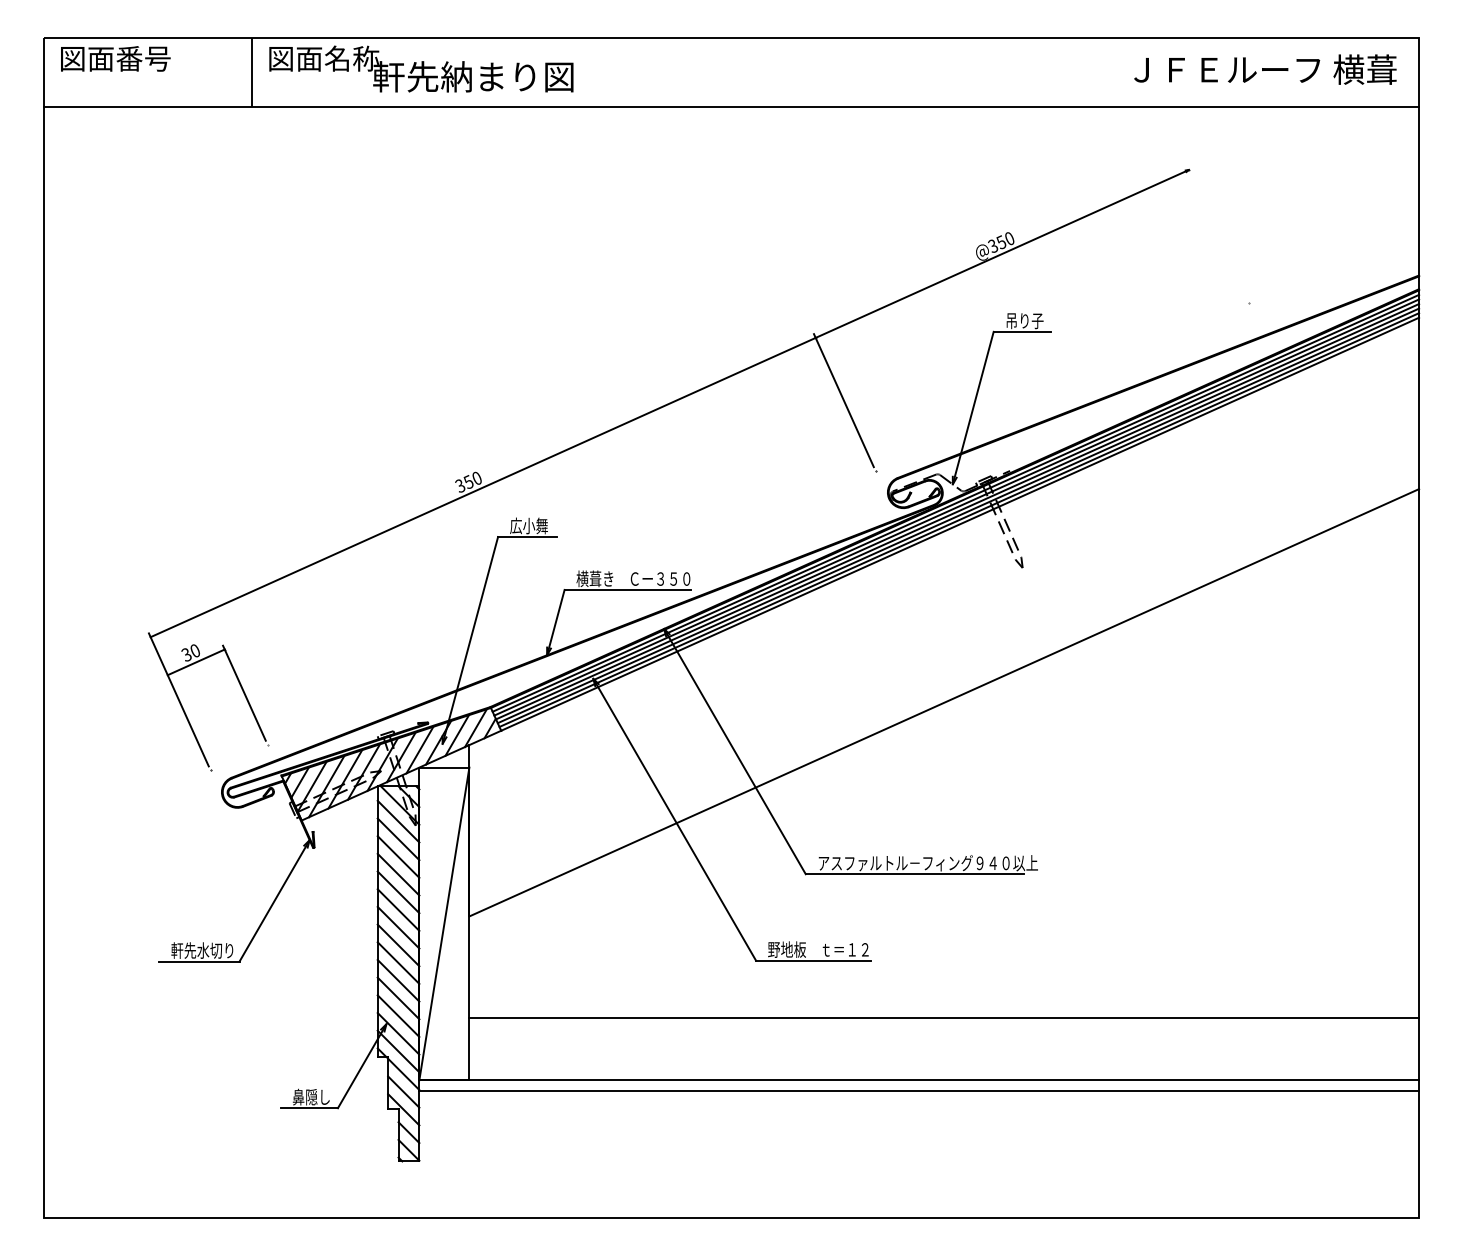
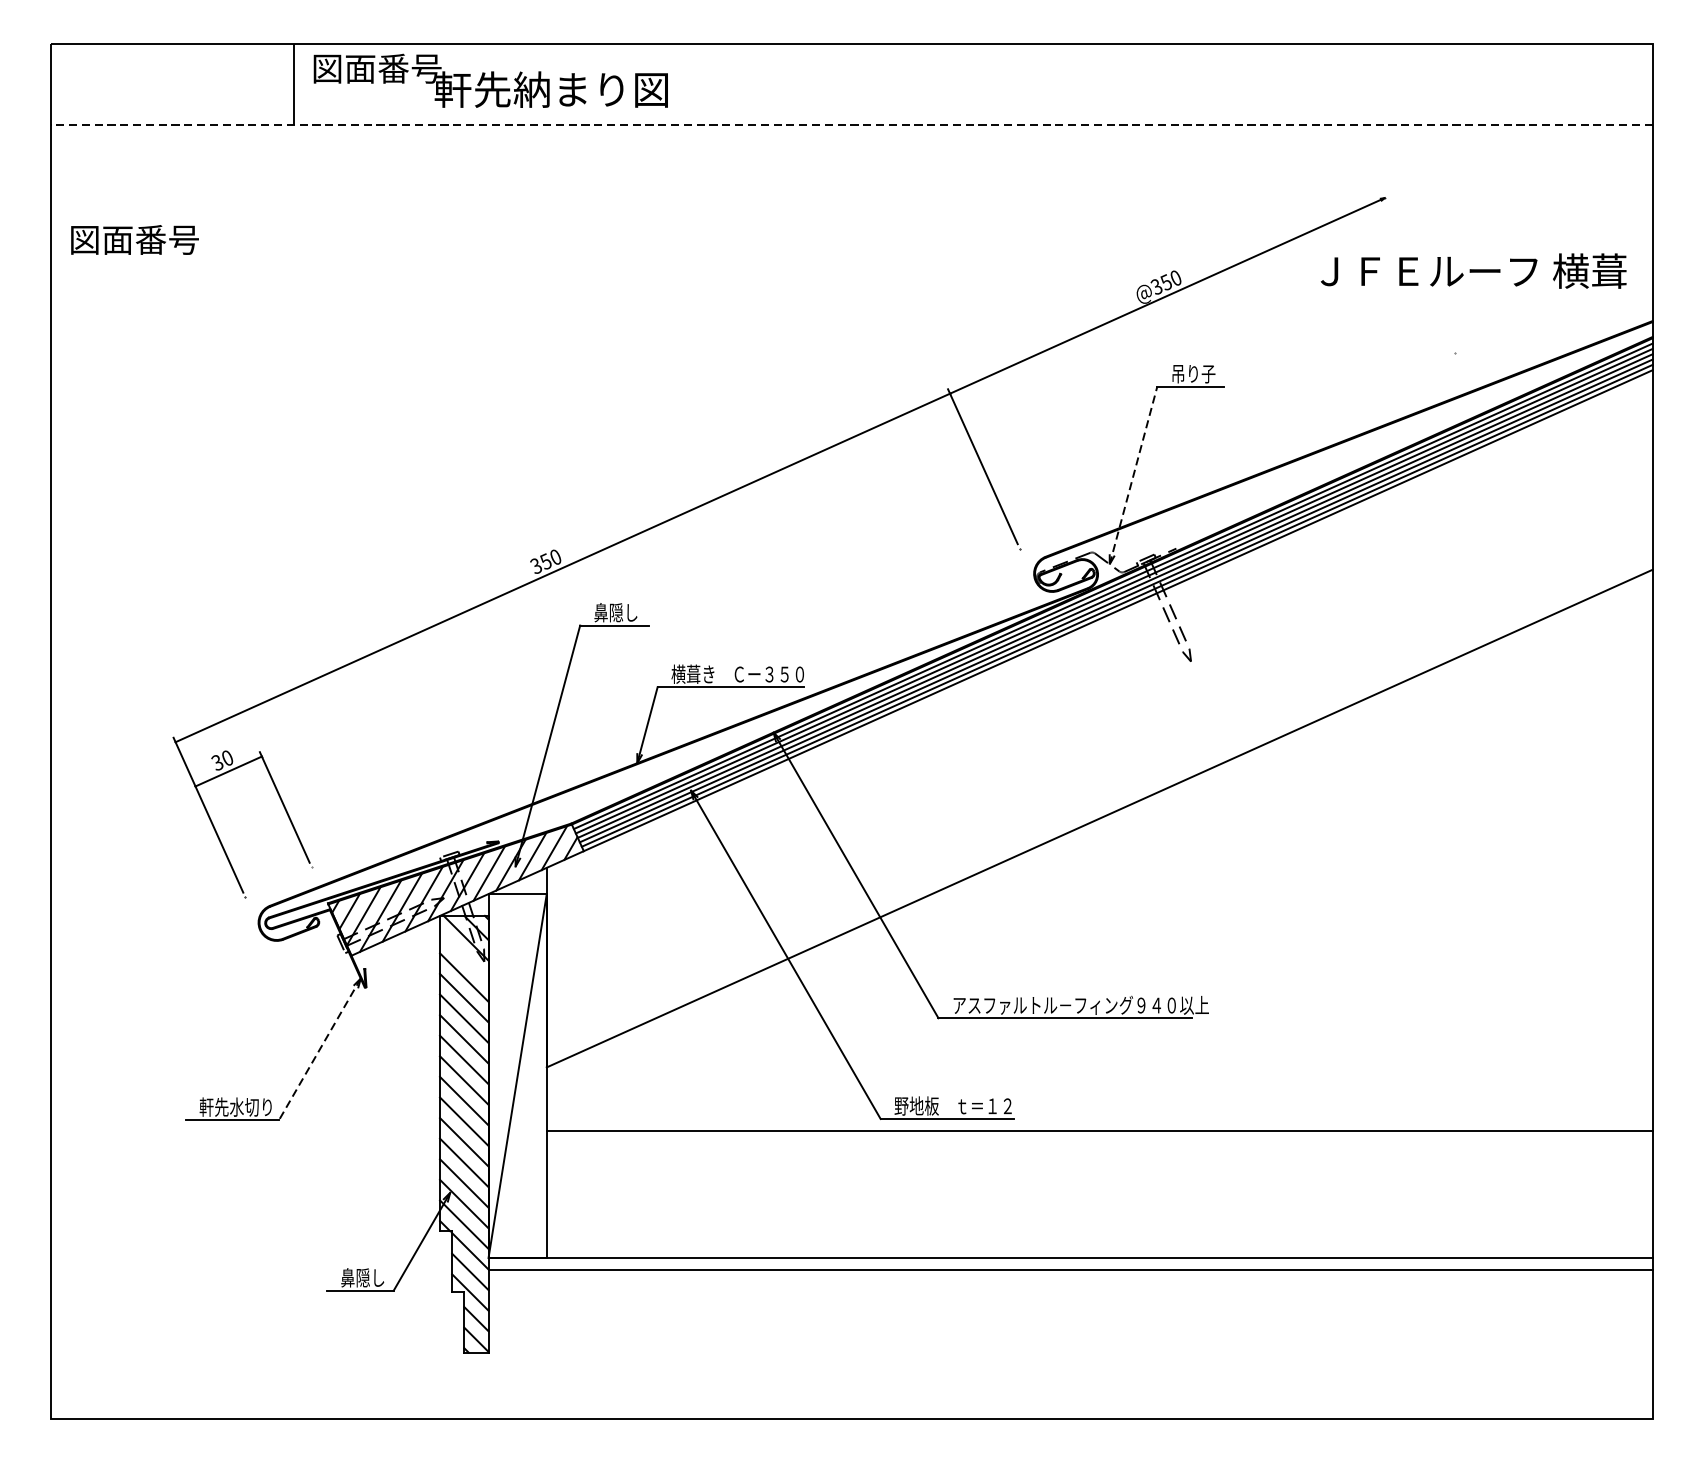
text: (115, 58) -> (134, 239), moved
text: (352, 58) -> (410, 68), 図面名称 -> 図面番号
text: (1265, 69) -> (1473, 270), moved
line: (731, 107) -> (852, 125), solid -> dashed
line: (973, 408) -> (1133, 475), solid -> dashed
text: (528, 525) -> (615, 612), 広小舞 -> 鼻隠し
line: (398, 821) -> (464, 956), removed
line: (274, 901) -> (319, 1049), solid -> dashed
line: (944, 1017) -> (1100, 1130), moved

